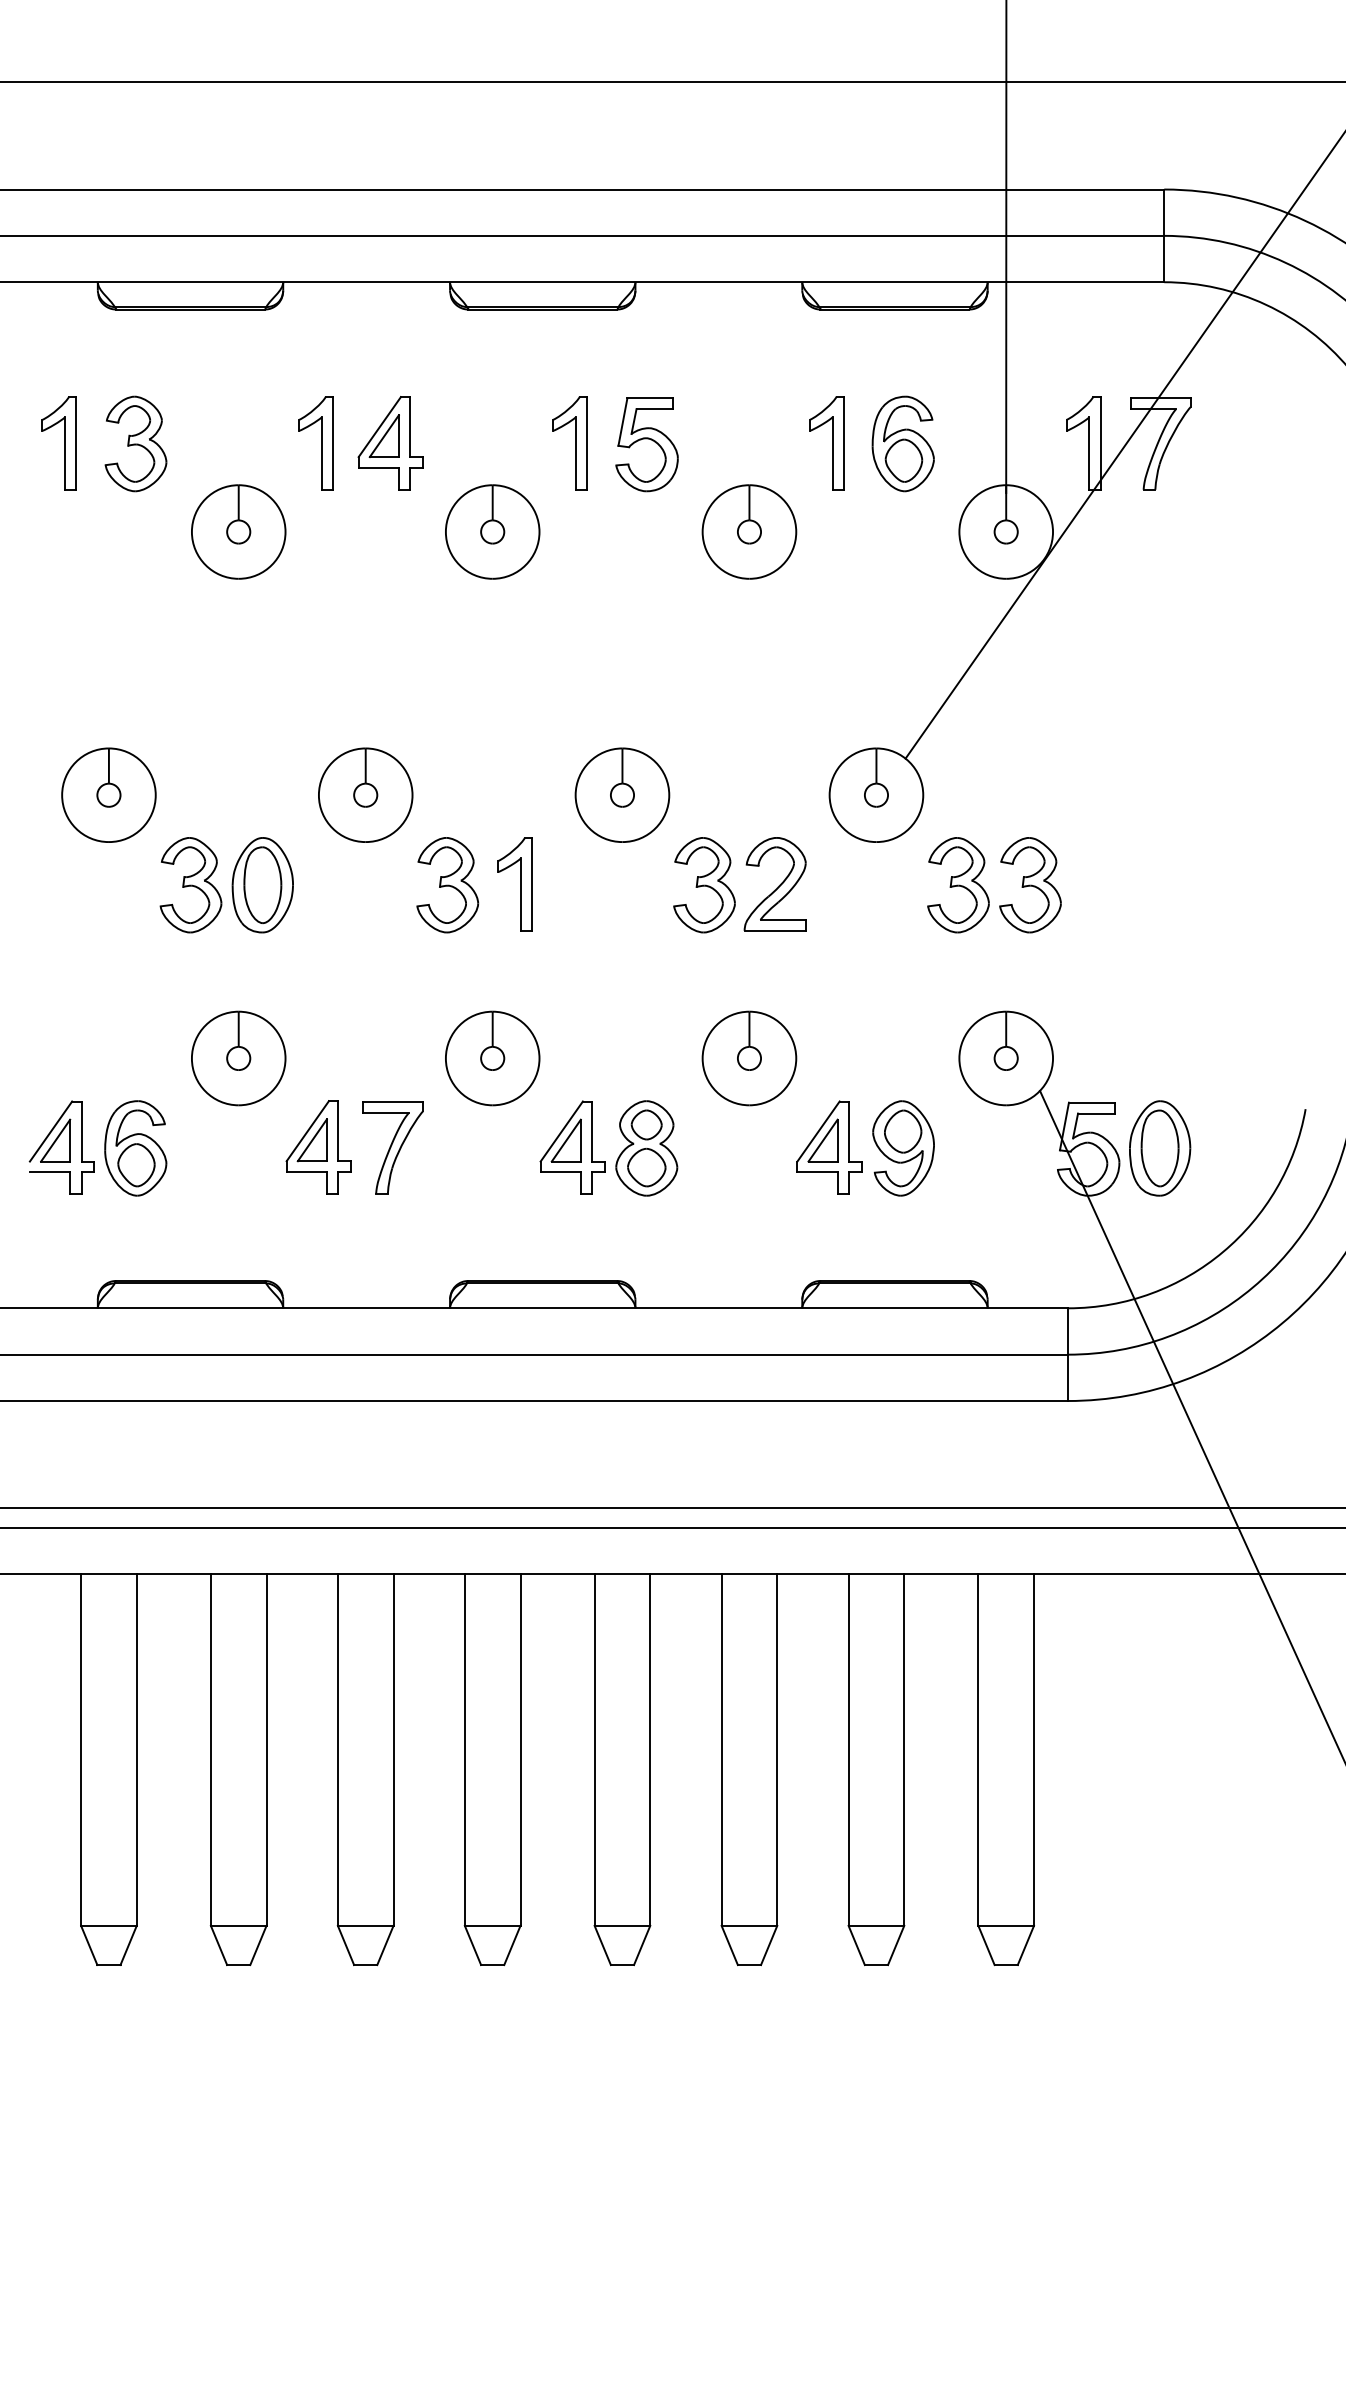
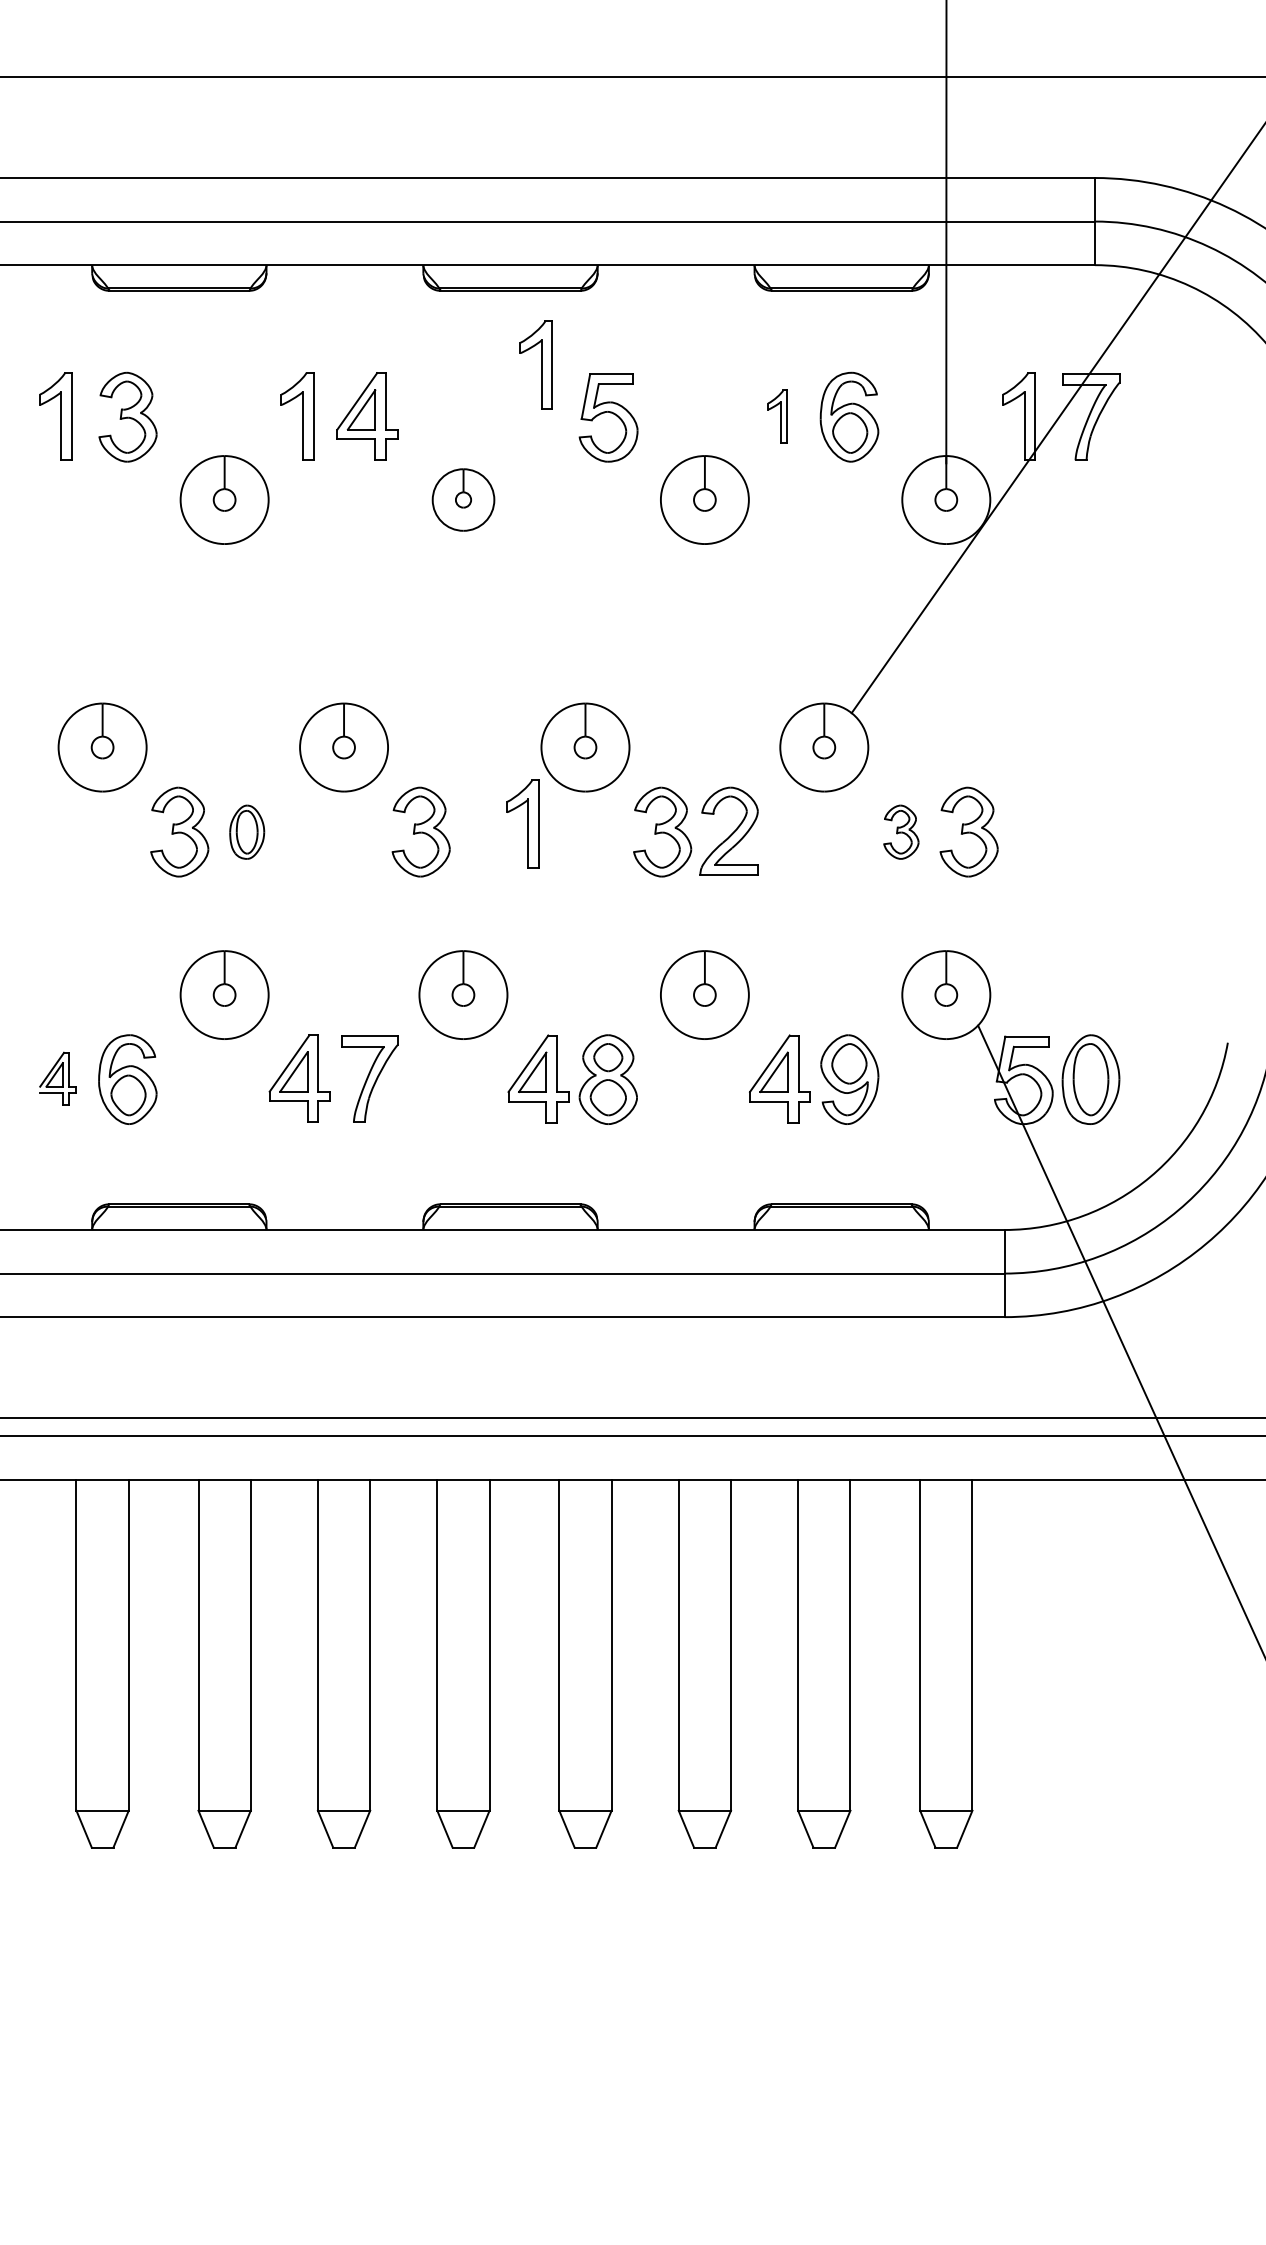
part: (569, 443) -> (535, 365), moved
part: (826, 443) -> (777, 416), size x0.6
part: (492, 531) -> (463, 499), size x0.7
part: (514, 884) -> (522, 823), moved
part: (262, 885) -> (247, 832), size x0.6
part: (958, 885) -> (901, 832), size x0.6
part: (61, 1147) -> (58, 1078), size x0.6

